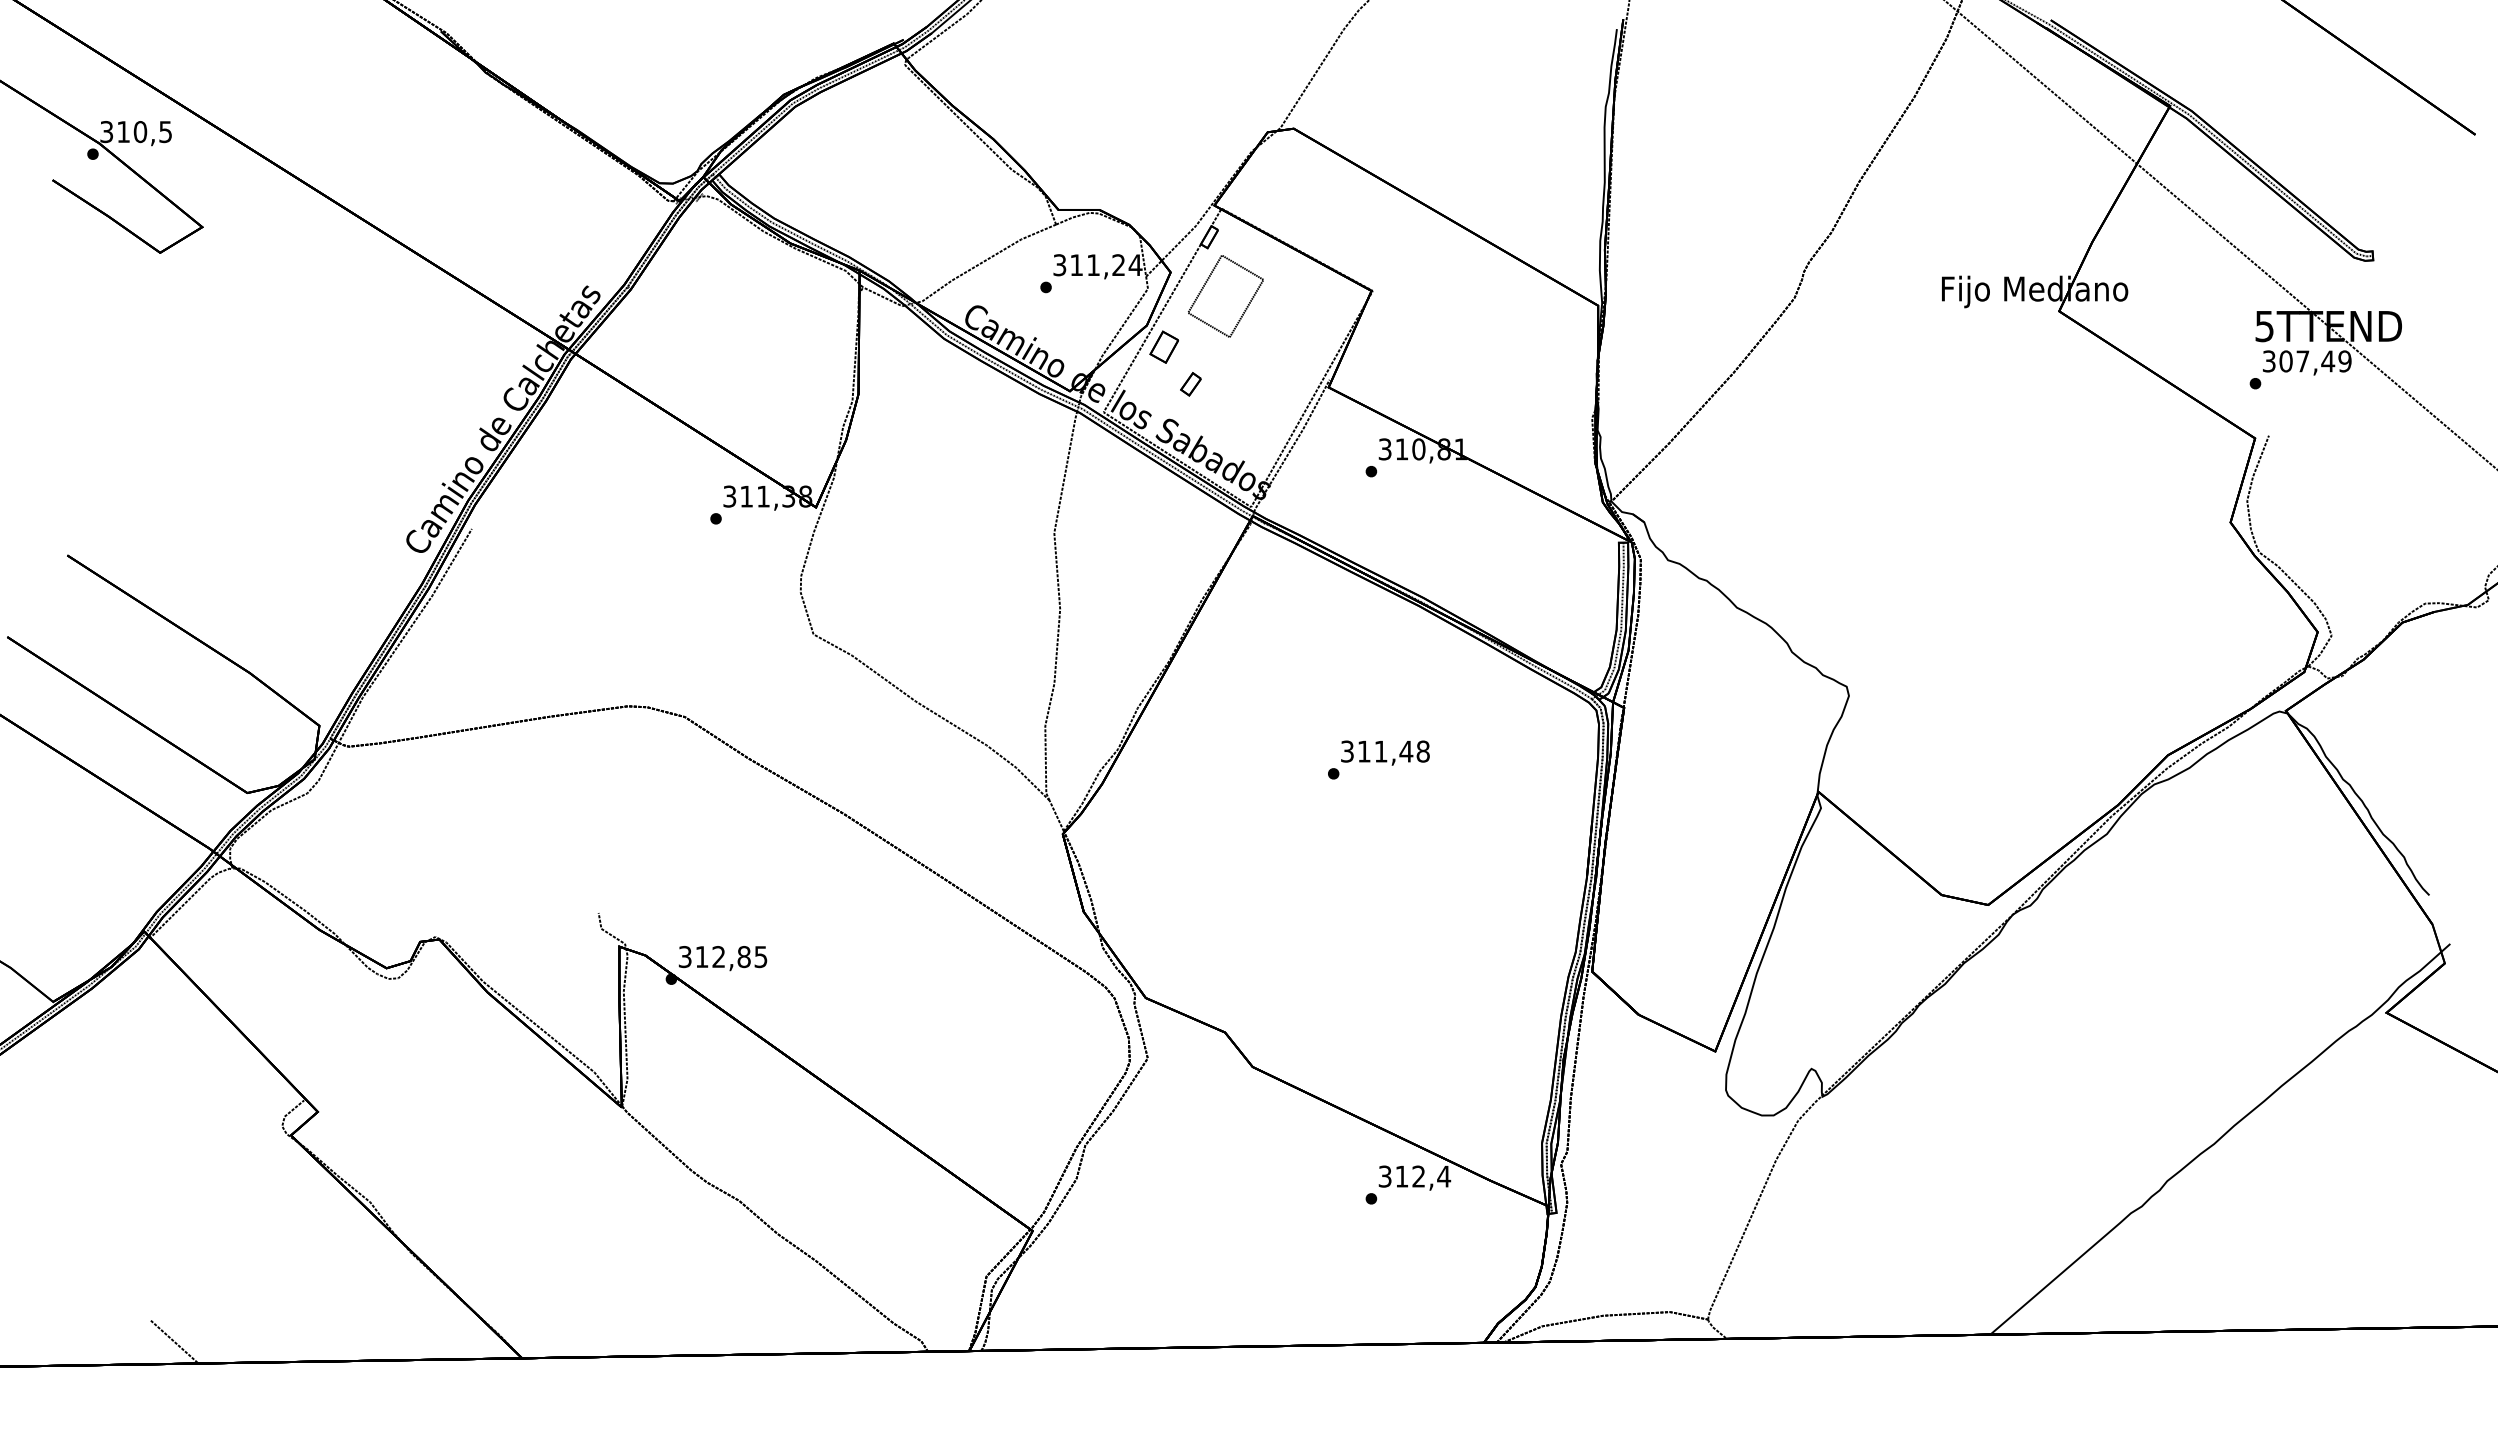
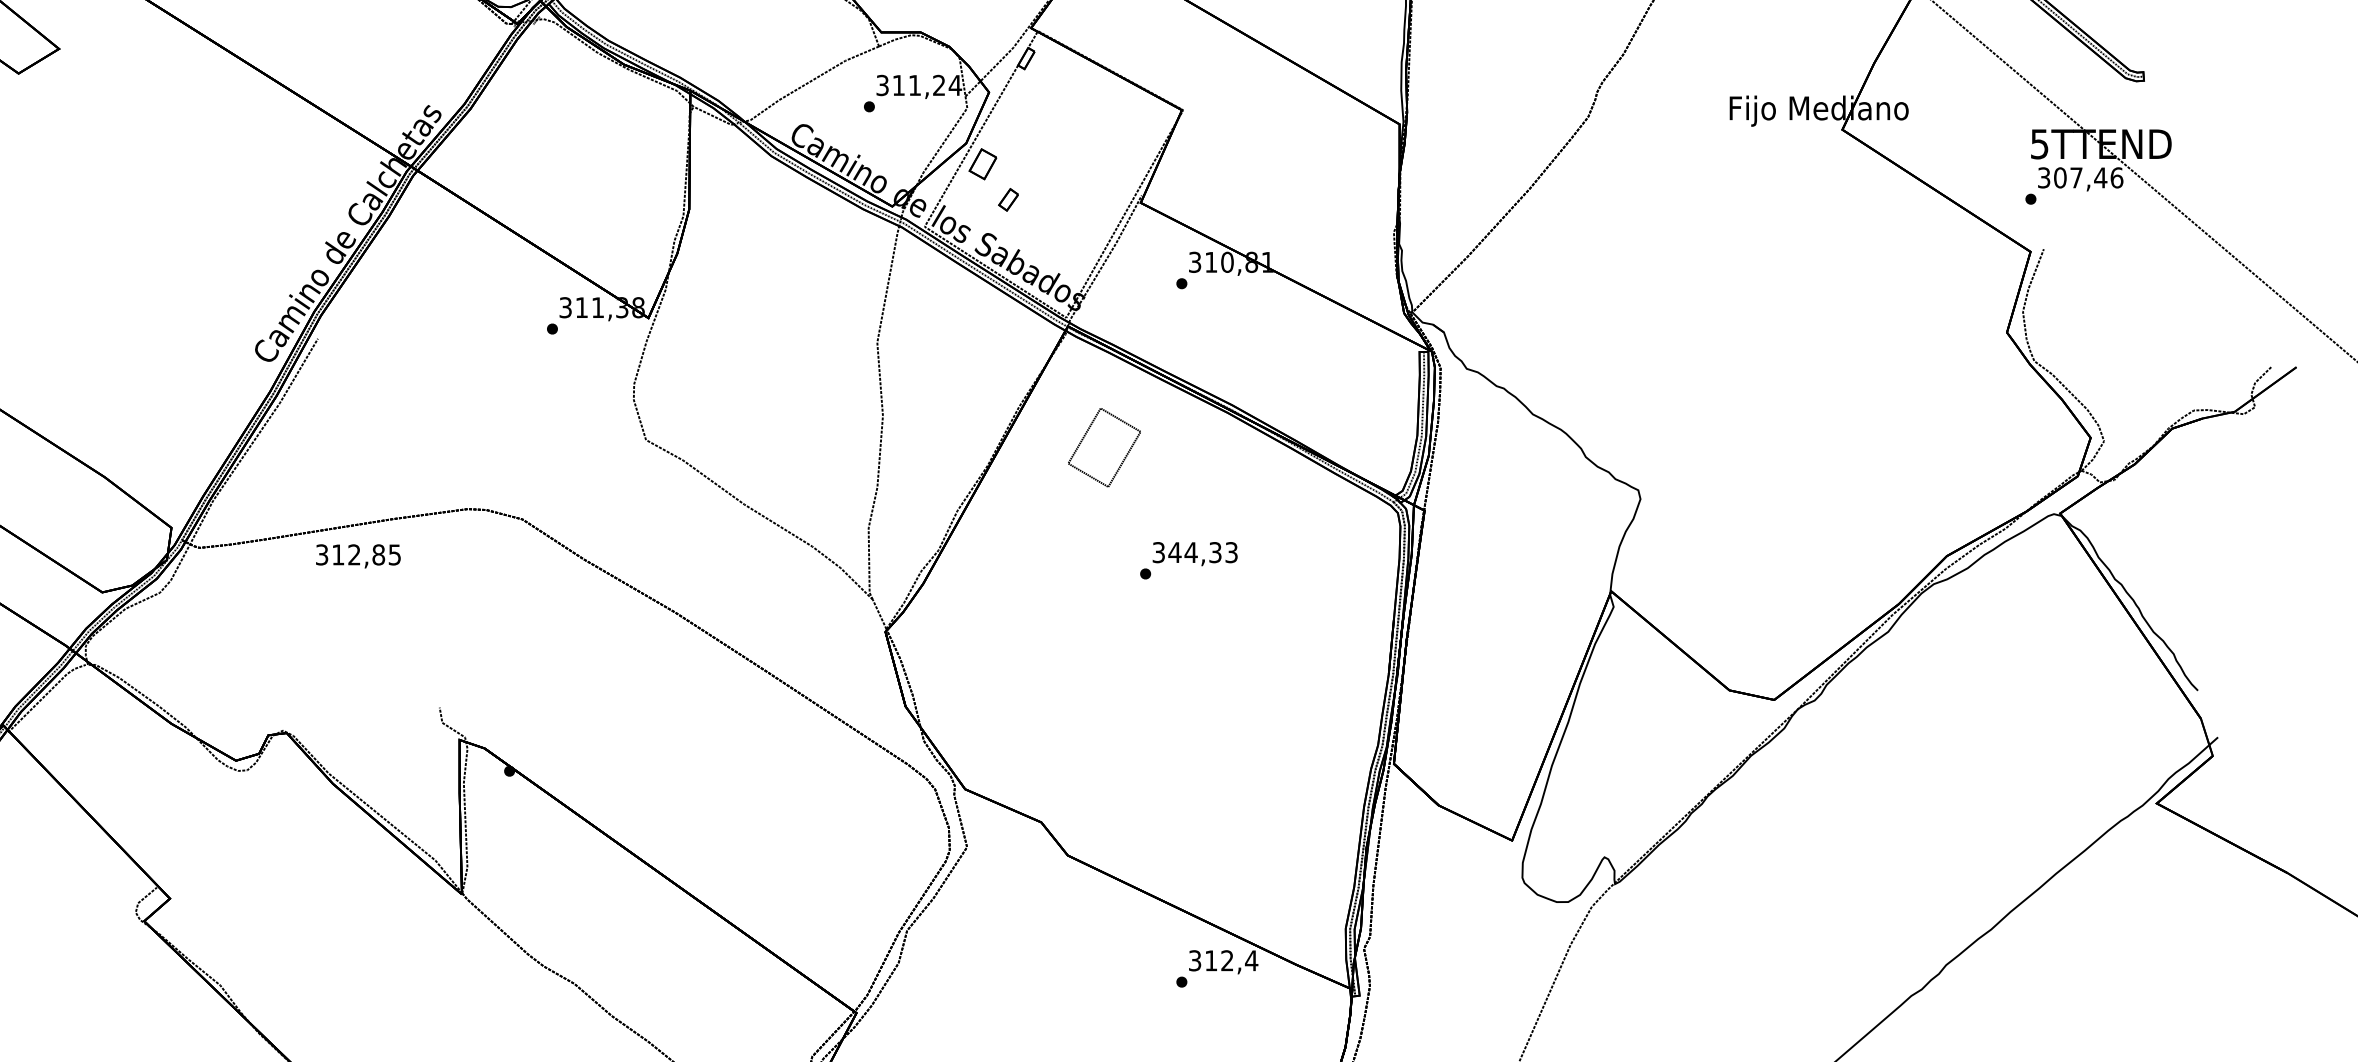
part: (1225, 296) -> (1104, 447), moved
text: (2344, 361) -> (2116, 177), 307,49 -> 307,46
text: (1393, 751) -> (1203, 552), 311,48 -> 344,33
text: (722, 958) -> (357, 556), moved

